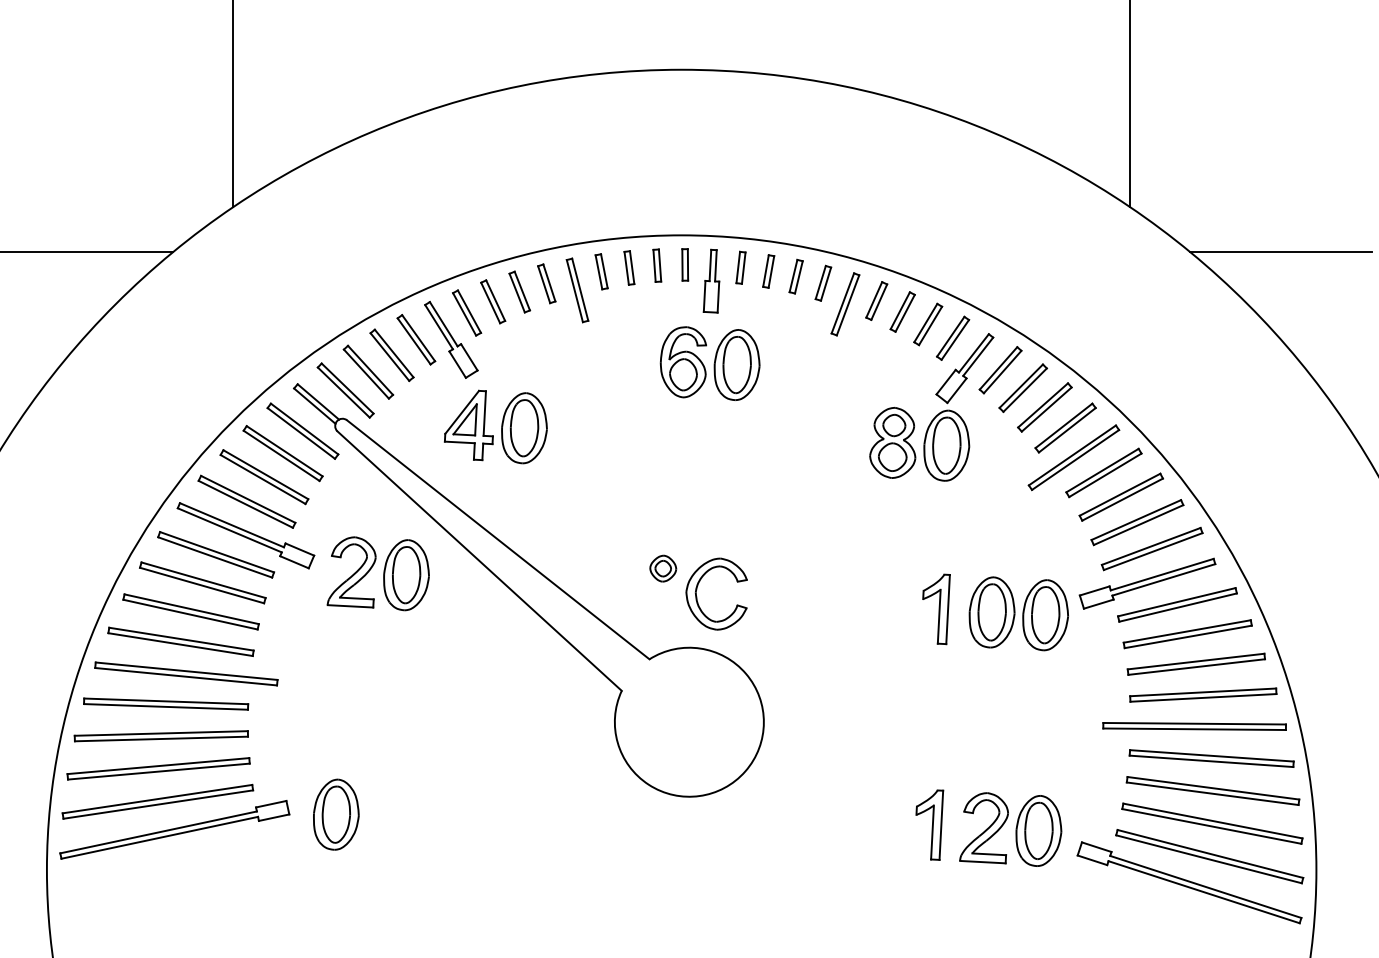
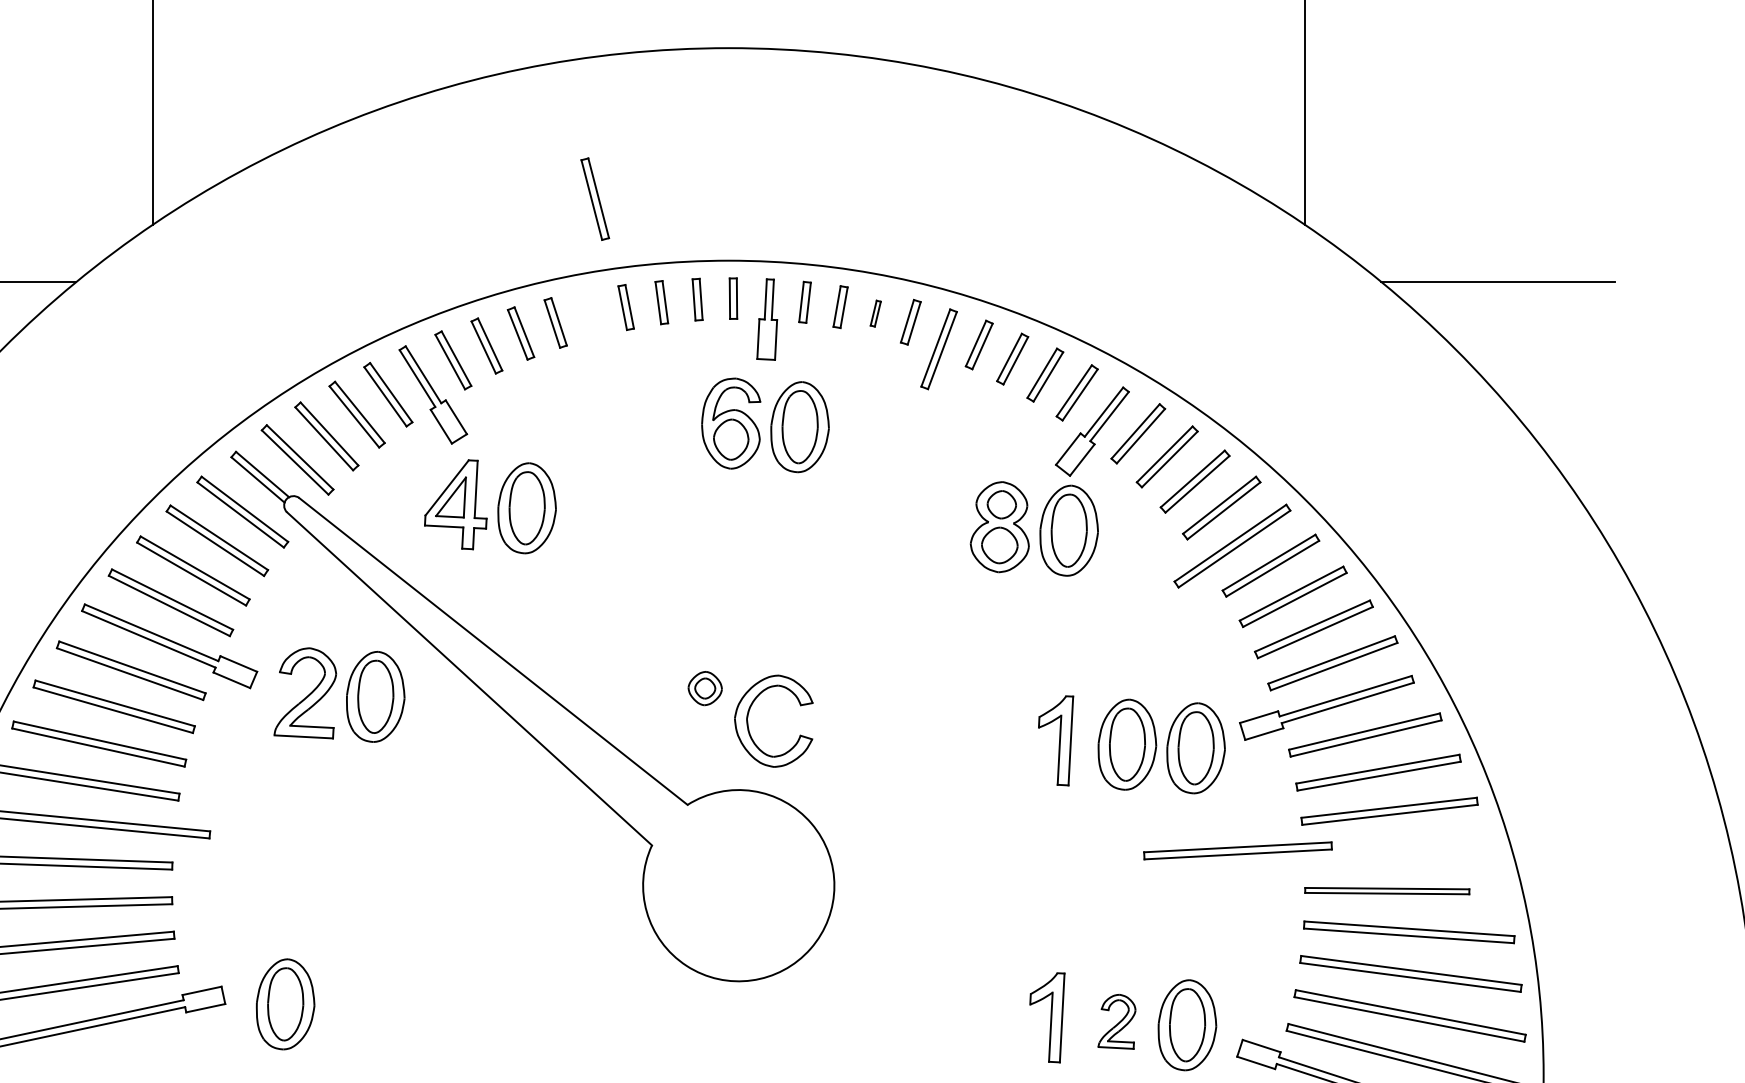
part: (795, 276) -> (875, 313), size x0.6
part: (577, 290) -> (595, 199), moved
part: (1203, 694) -> (1238, 850), moved
part: (1194, 726) -> (1387, 891), size x0.7
part: (983, 828) -> (1116, 1022), size x0.6

